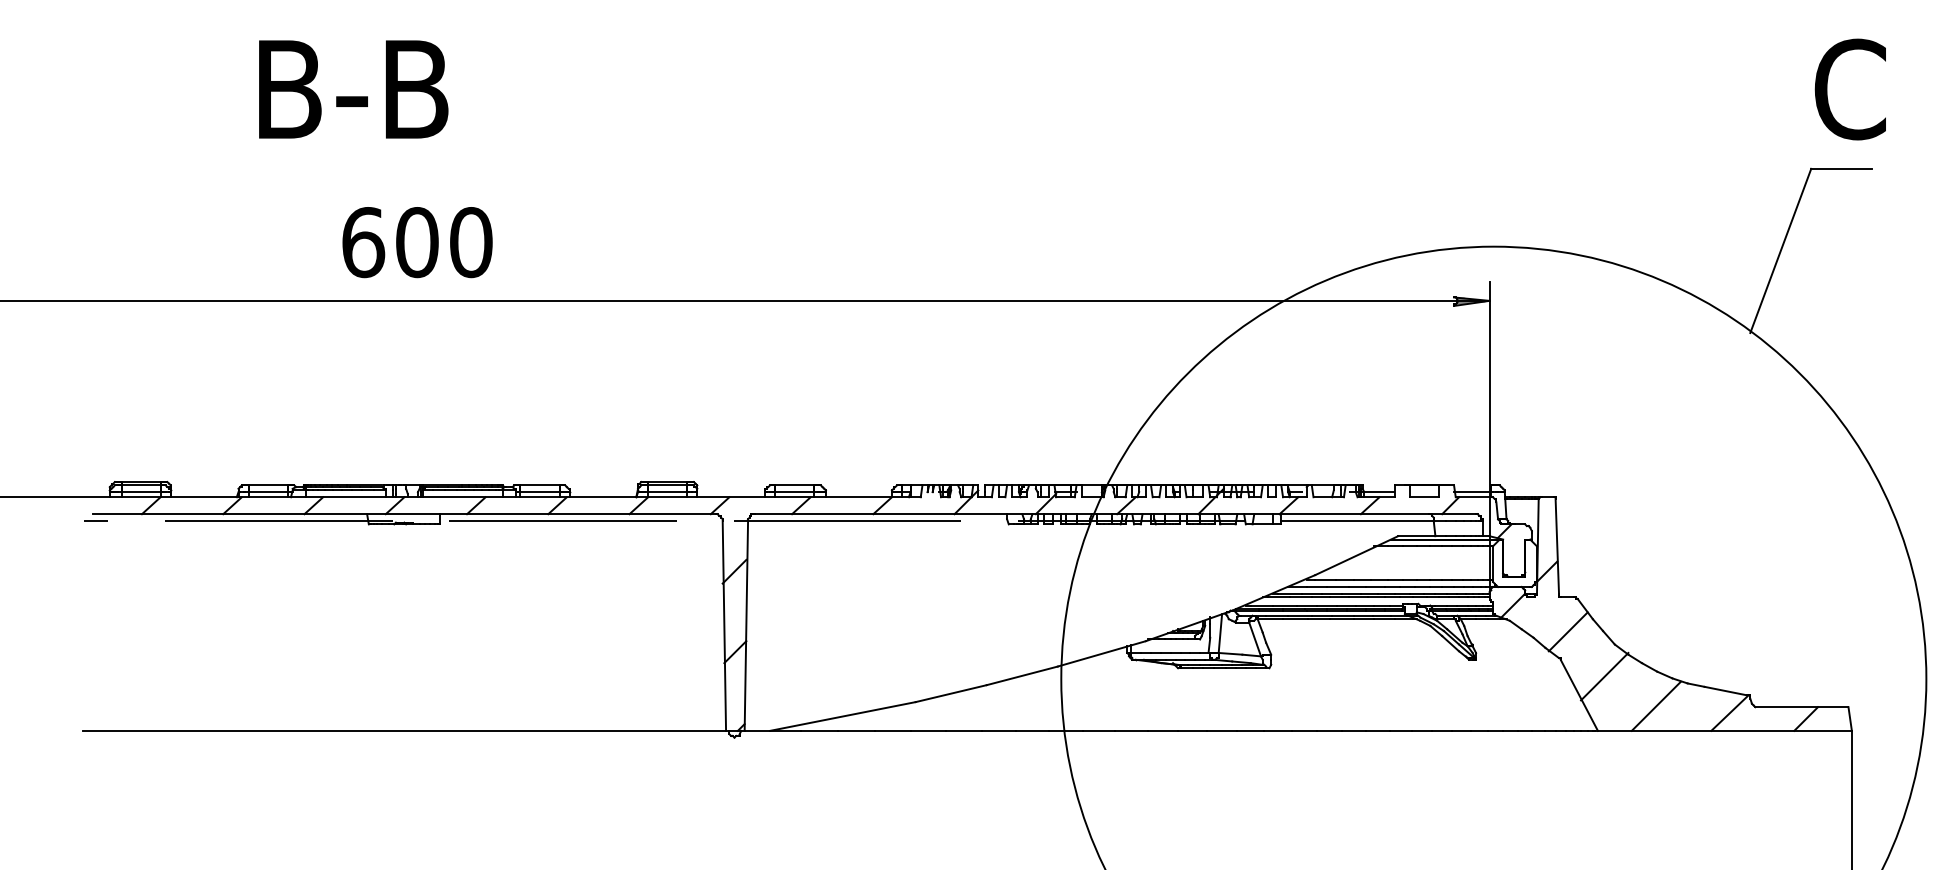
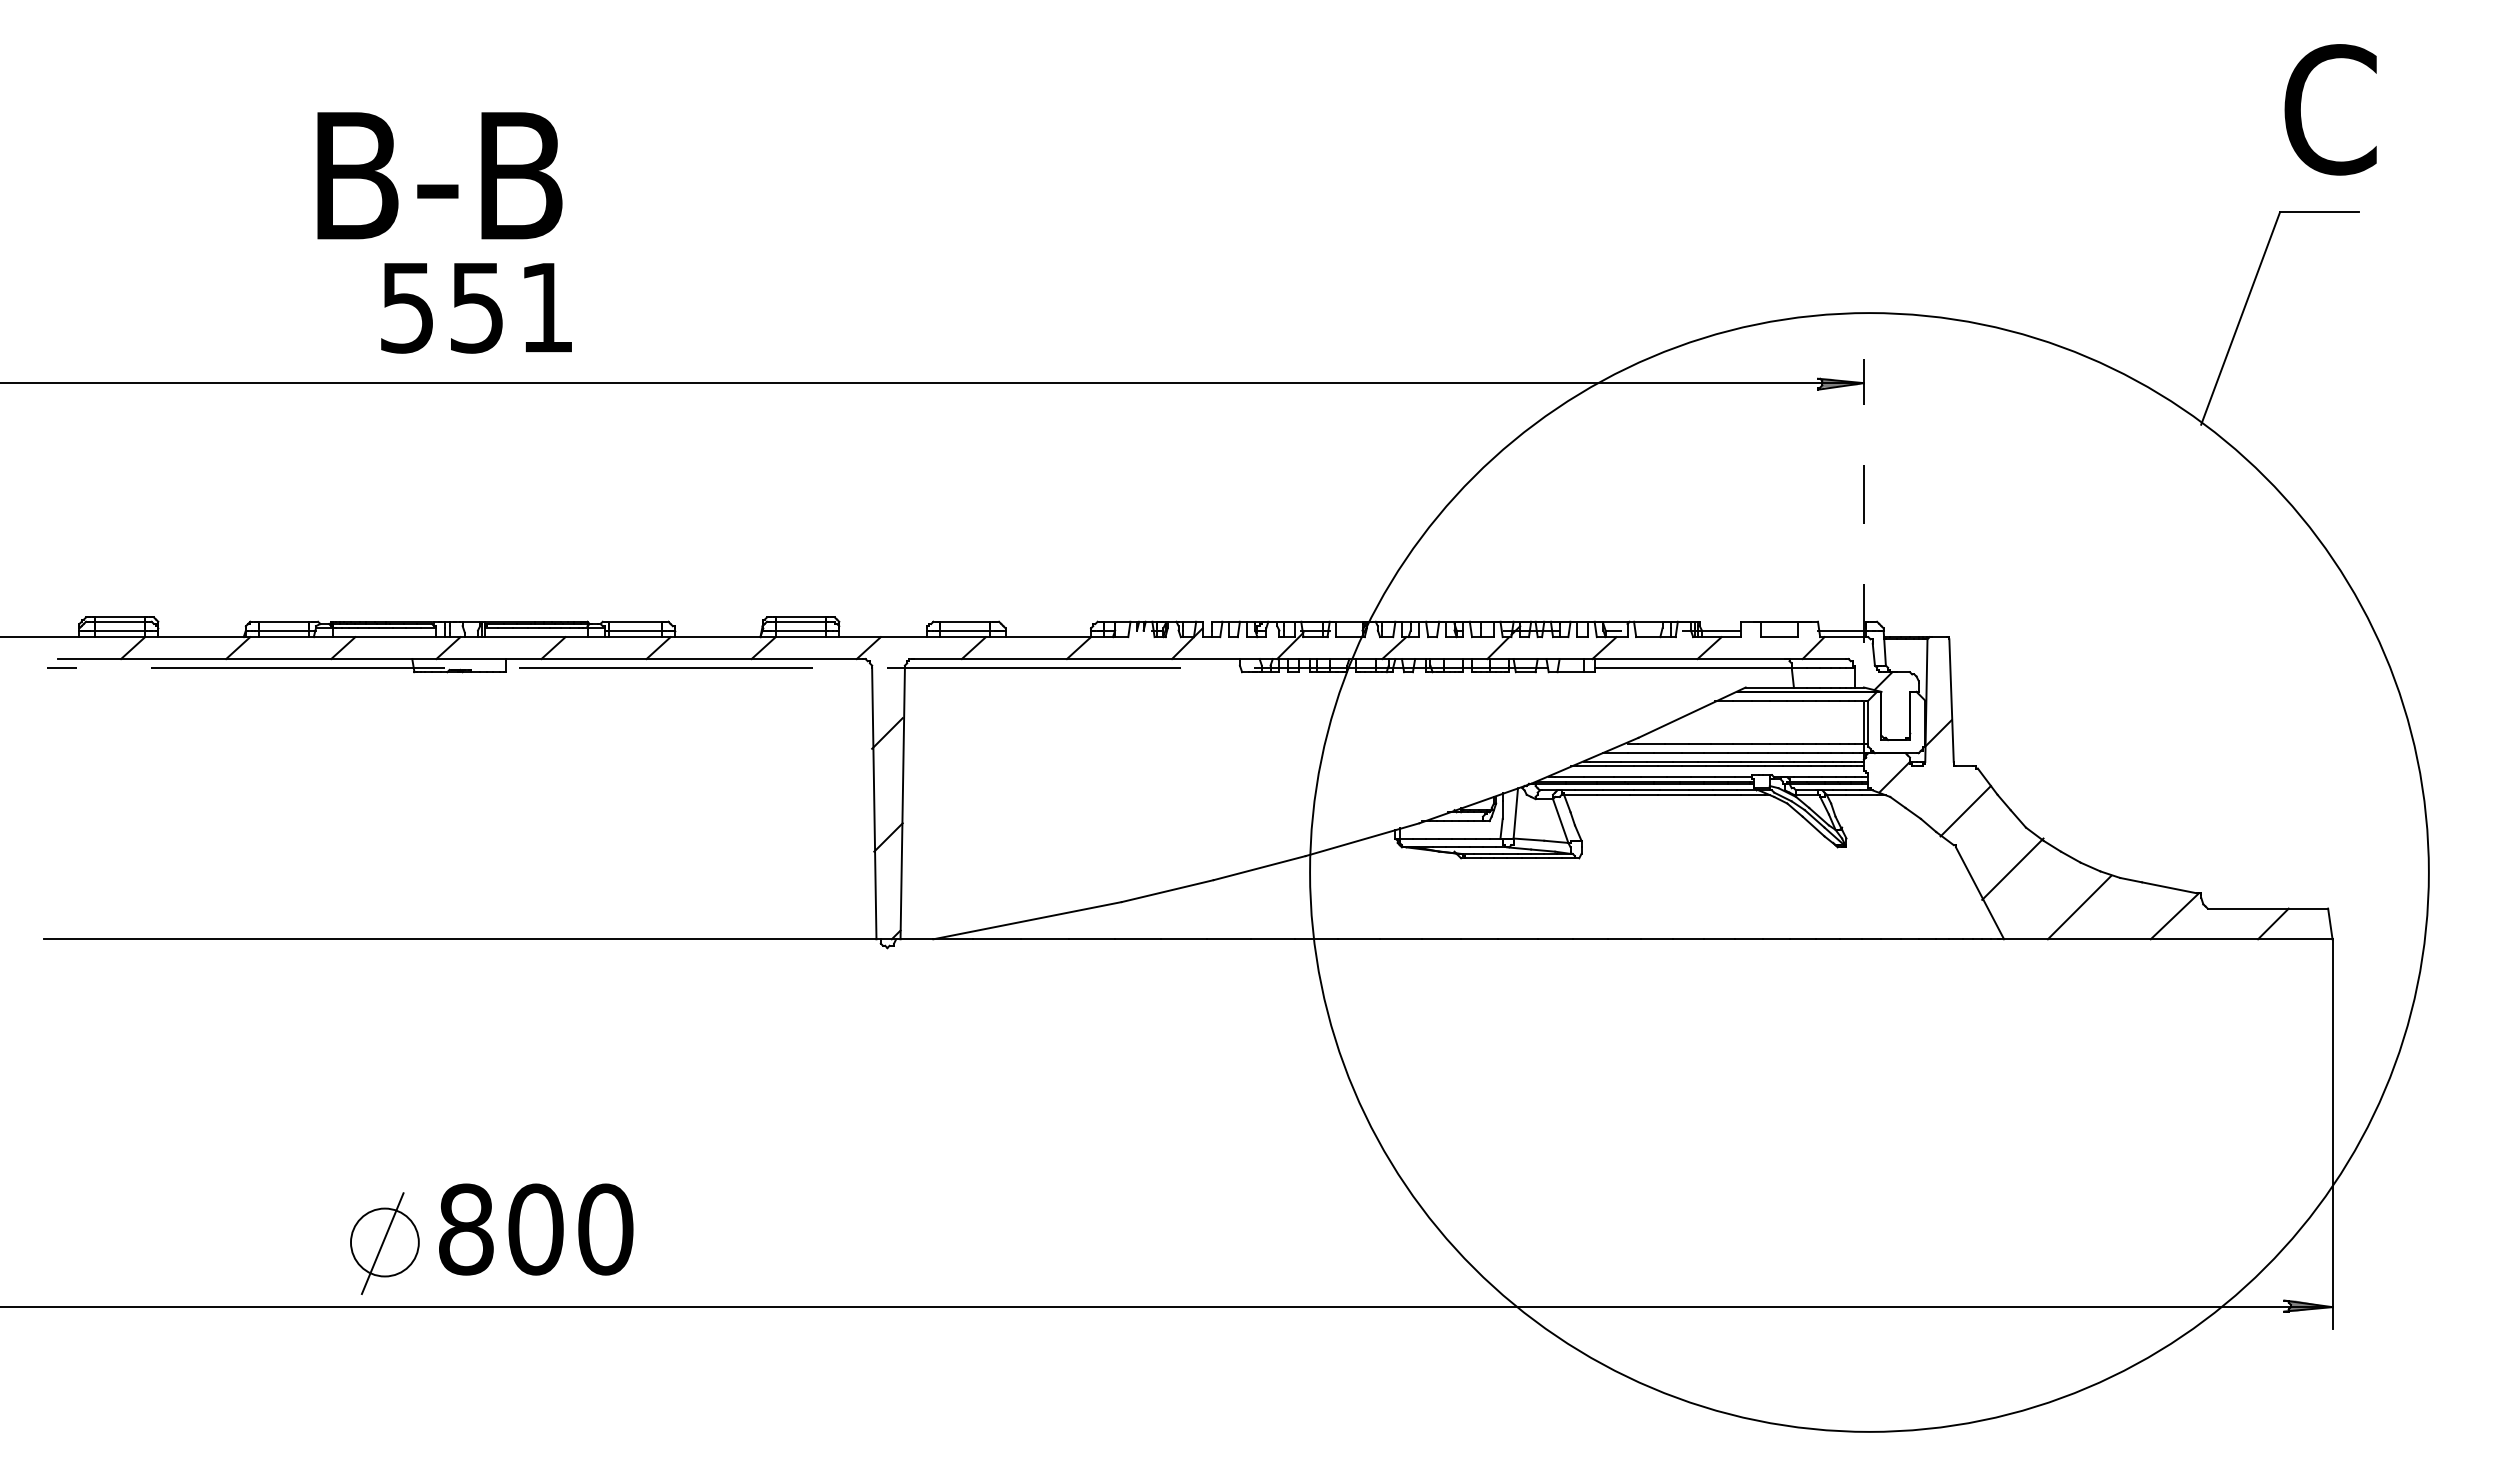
text: (353, 89) -> (439, 175), moved
text: (417, 242) -> (477, 307), 600 -> 551
line: (1489, 437) -> (1863, 560), solid -> dashed

